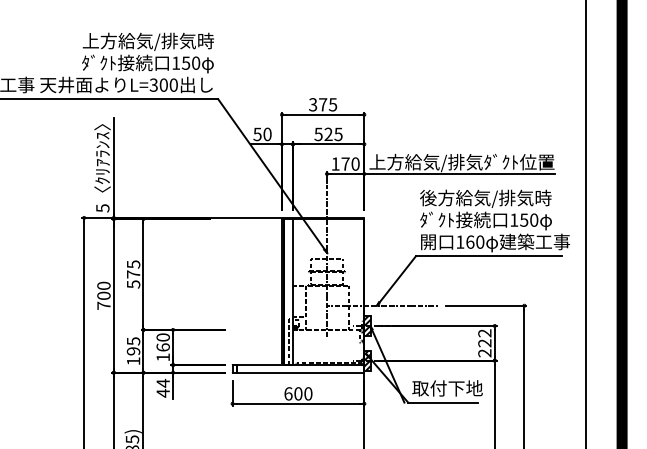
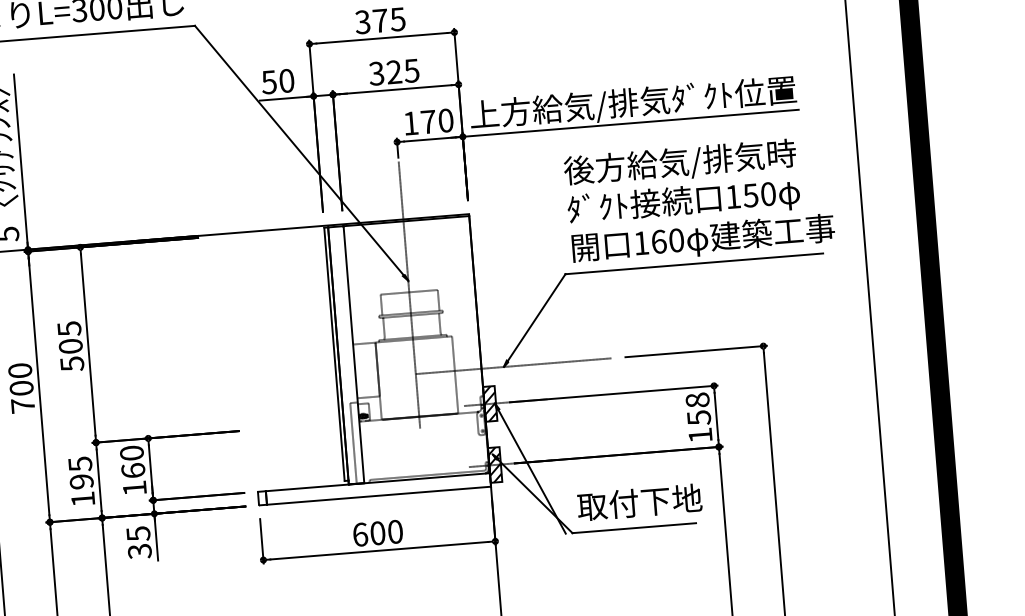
text: (318, 133) -> (376, 72), 525 -> 325
text: (133, 274) -> (70, 346), 575 -> 505
text: (484, 343) -> (698, 418), 222 -> 158
text: (162, 387) -> (137, 541), 44 -> 35

